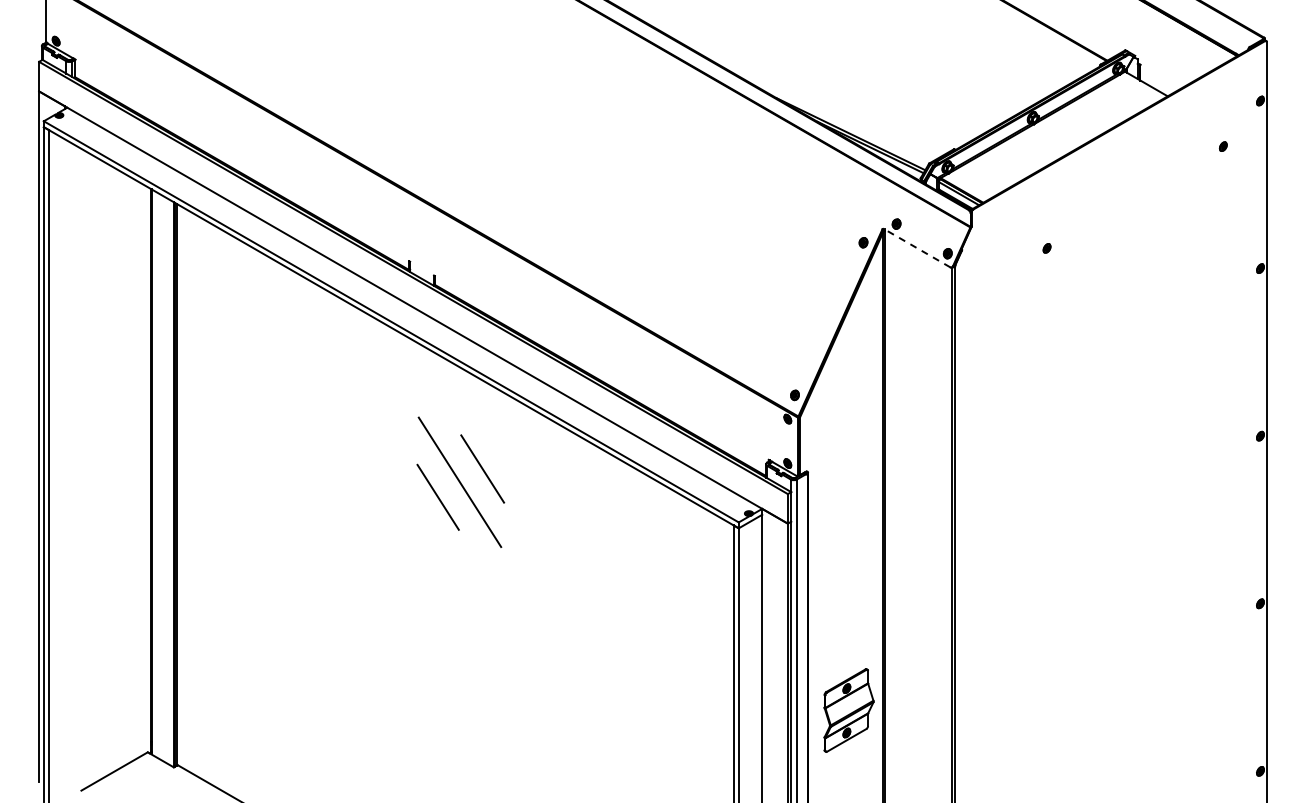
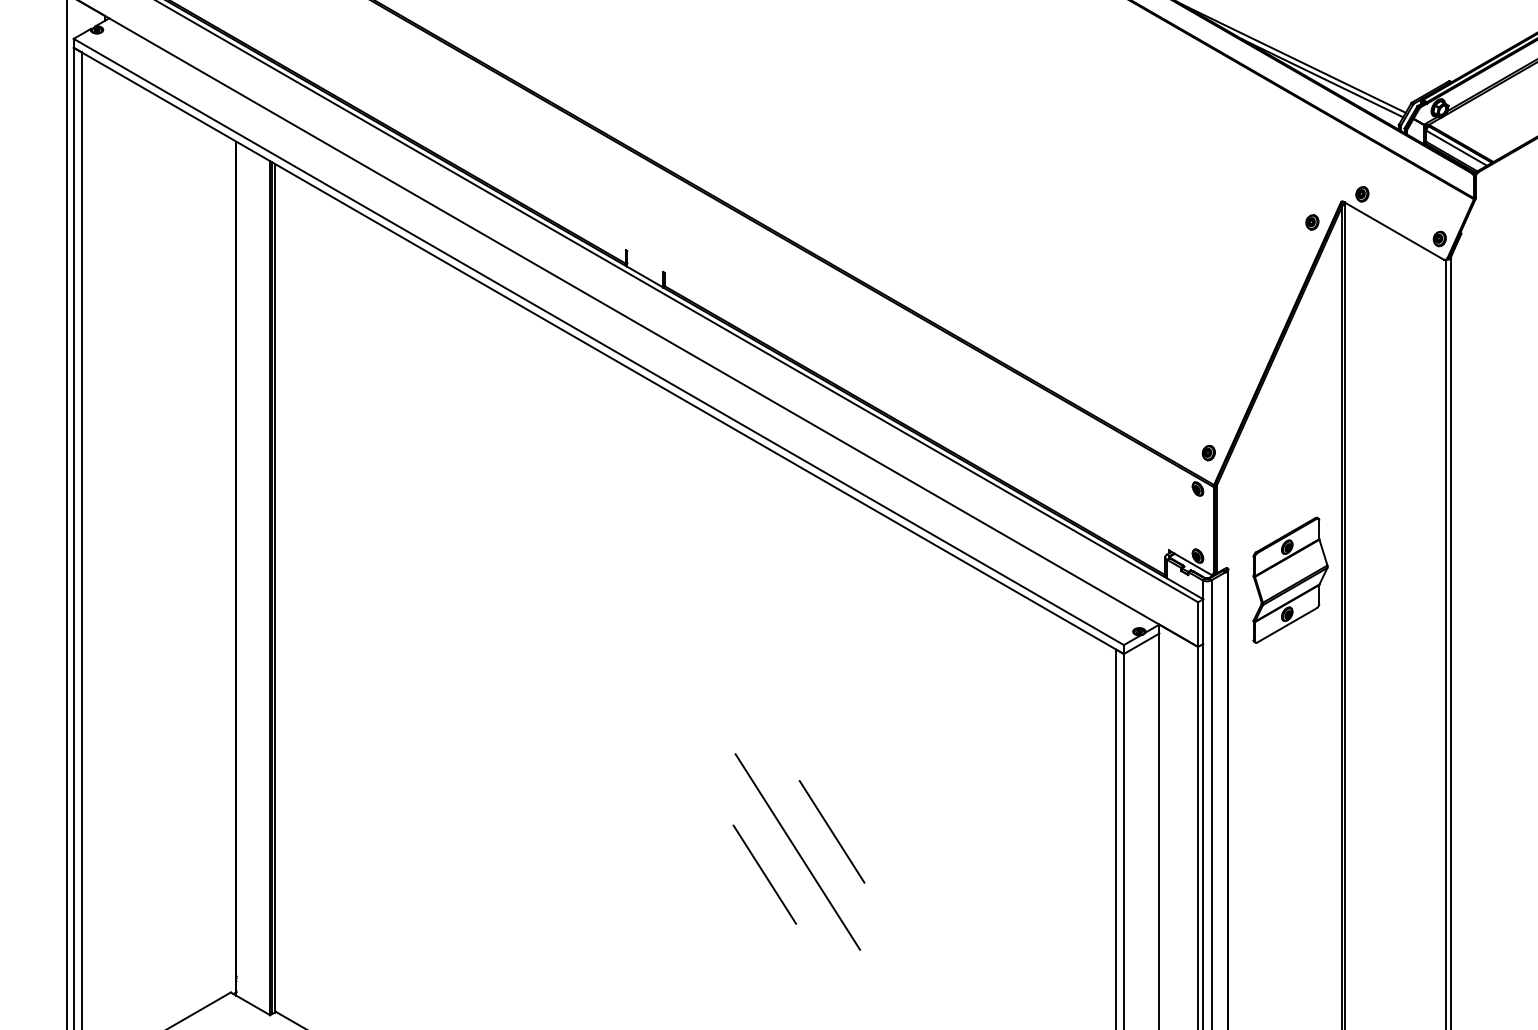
line: (916, 247) -> (1392, 229), dashed -> solid
part: (460, 481) -> (798, 850), moved
part: (848, 710) -> (1289, 580), moved

